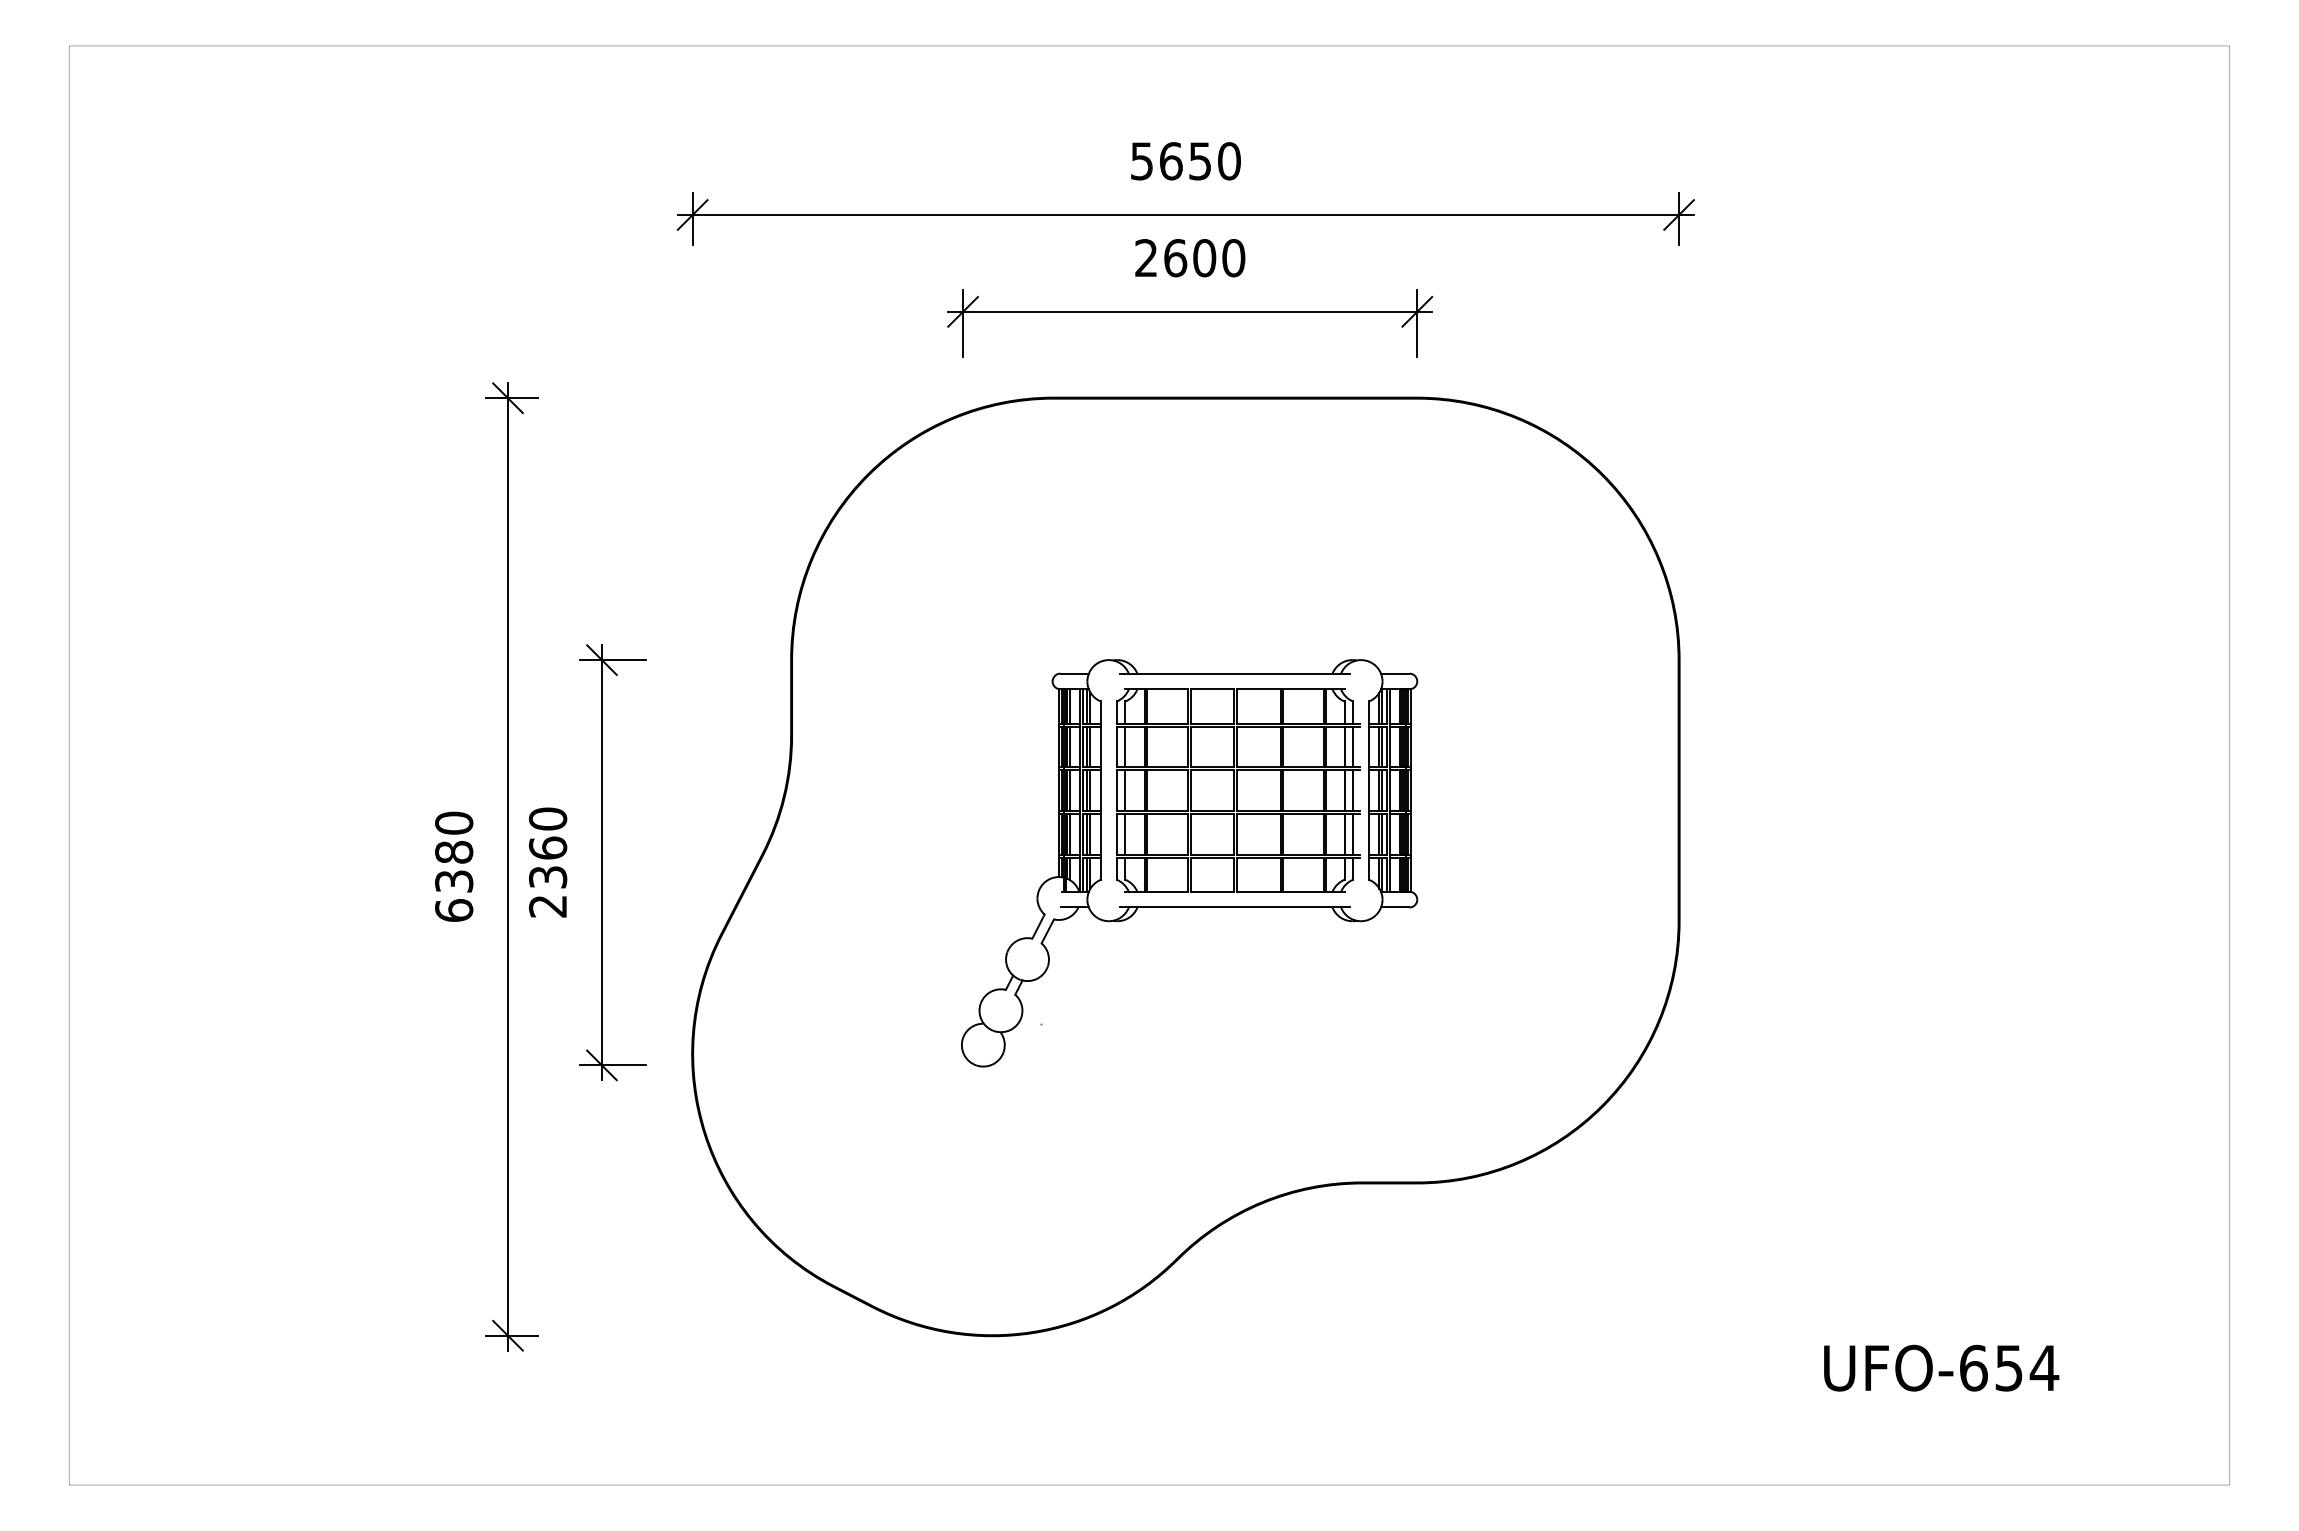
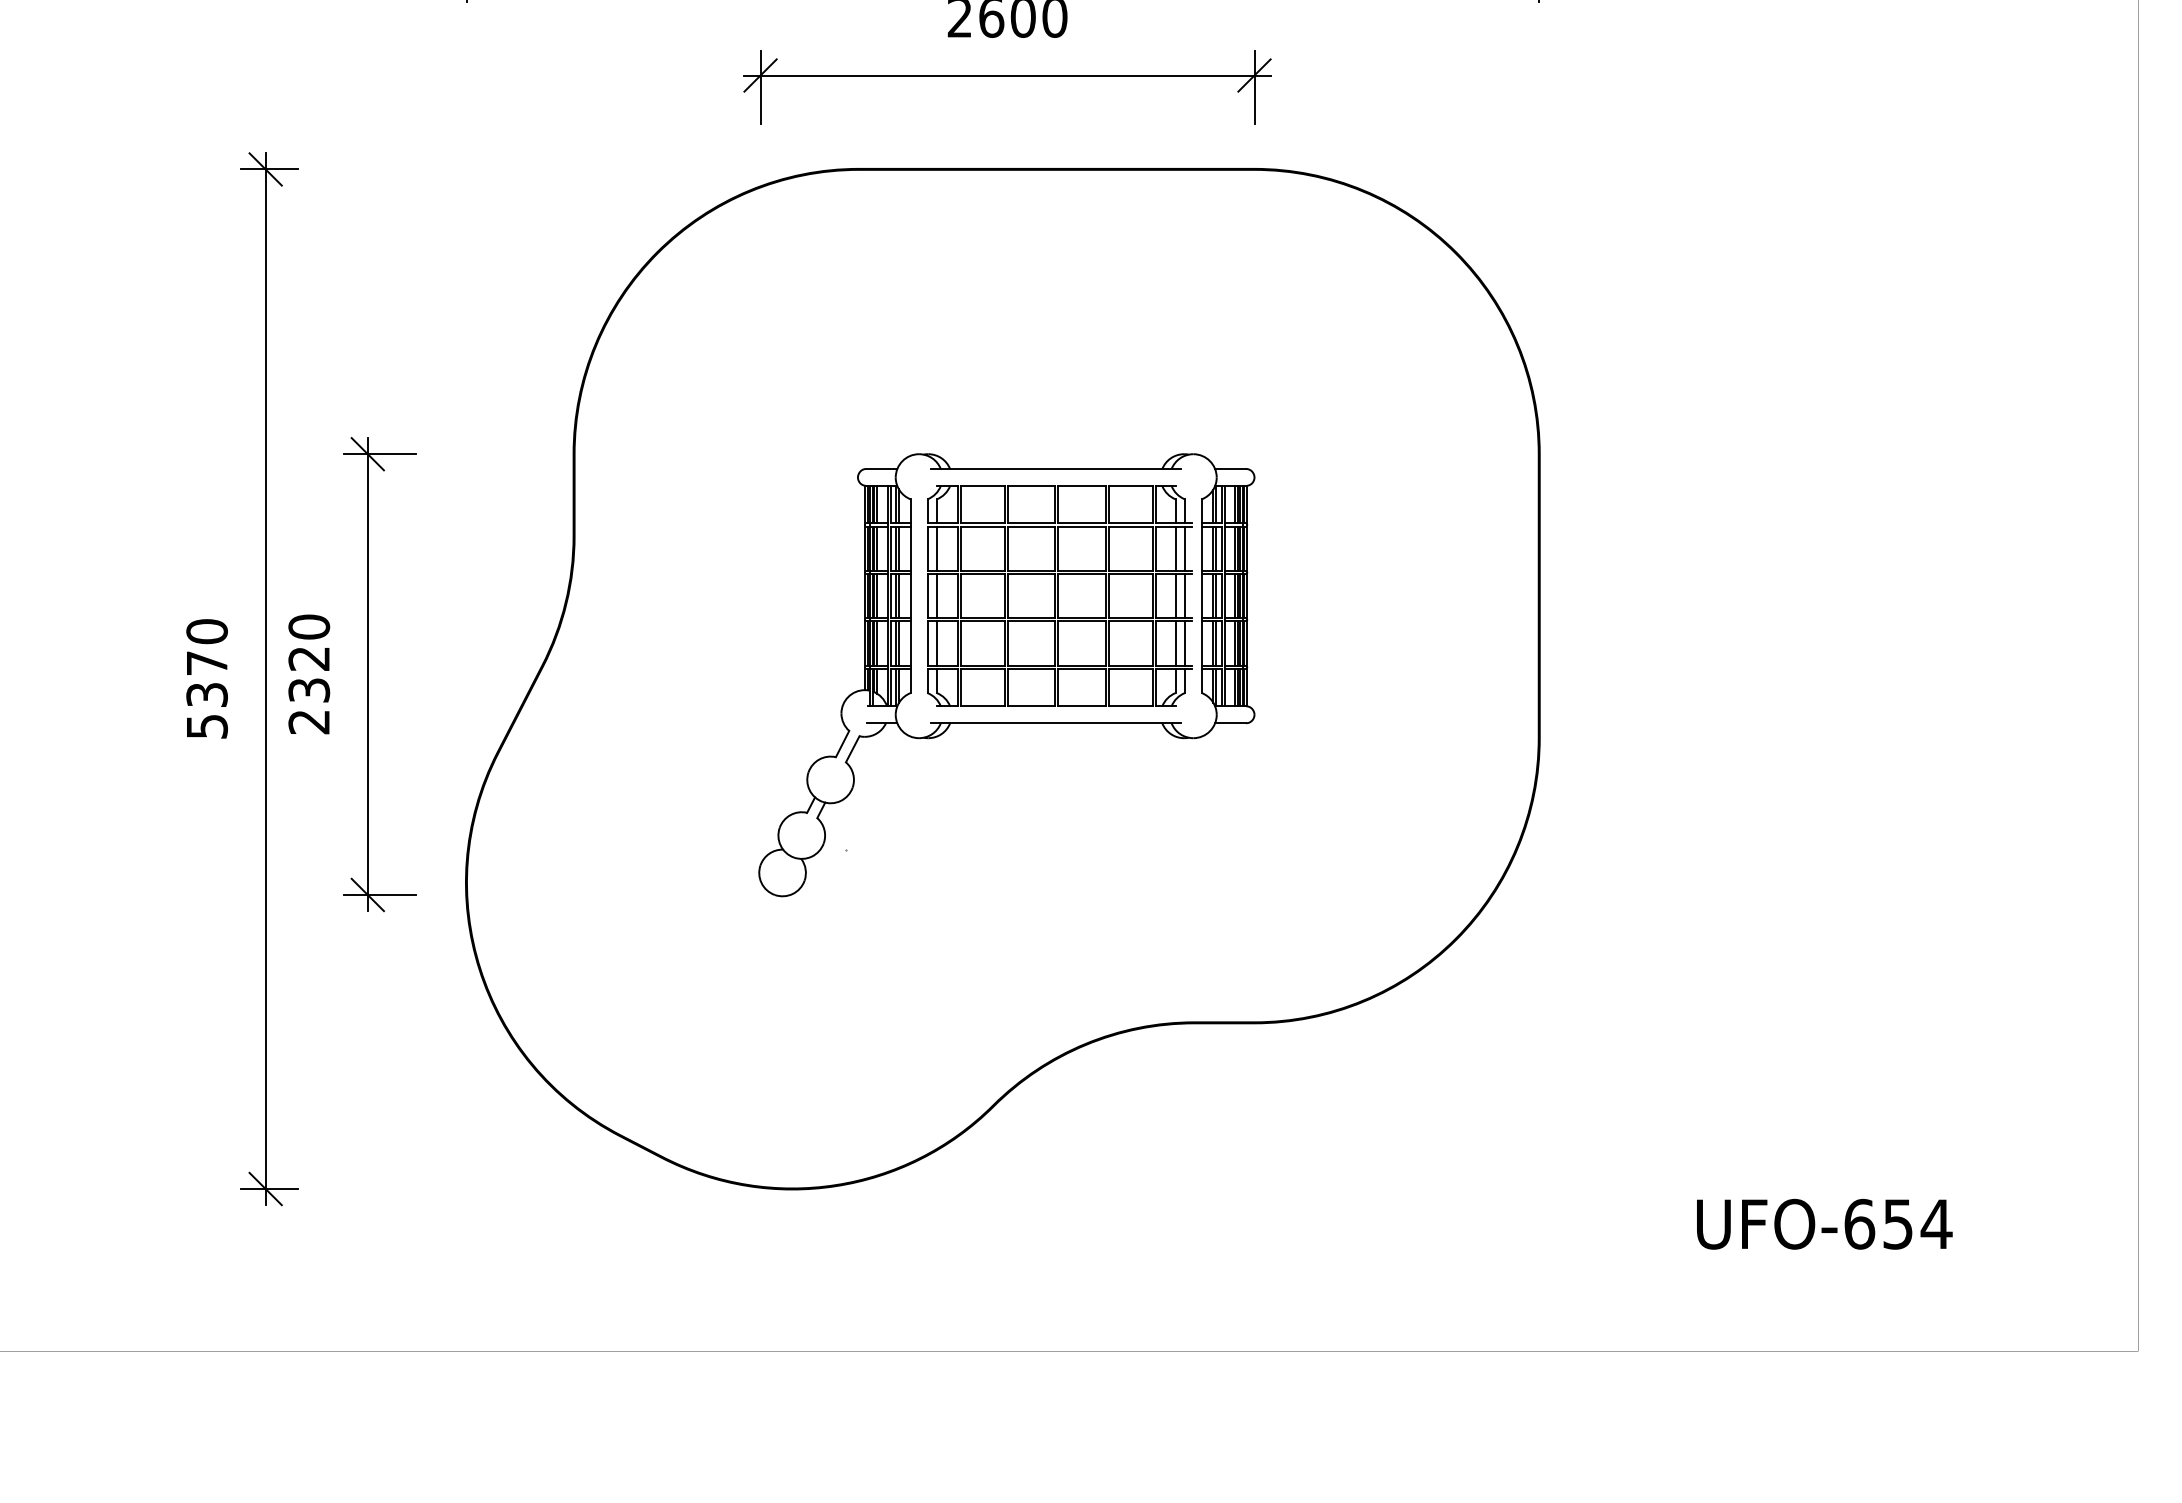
text: (547, 847) -> (308, 658), 2360 -> 2320
text: (454, 881) -> (207, 695), 6380 -> 5370

